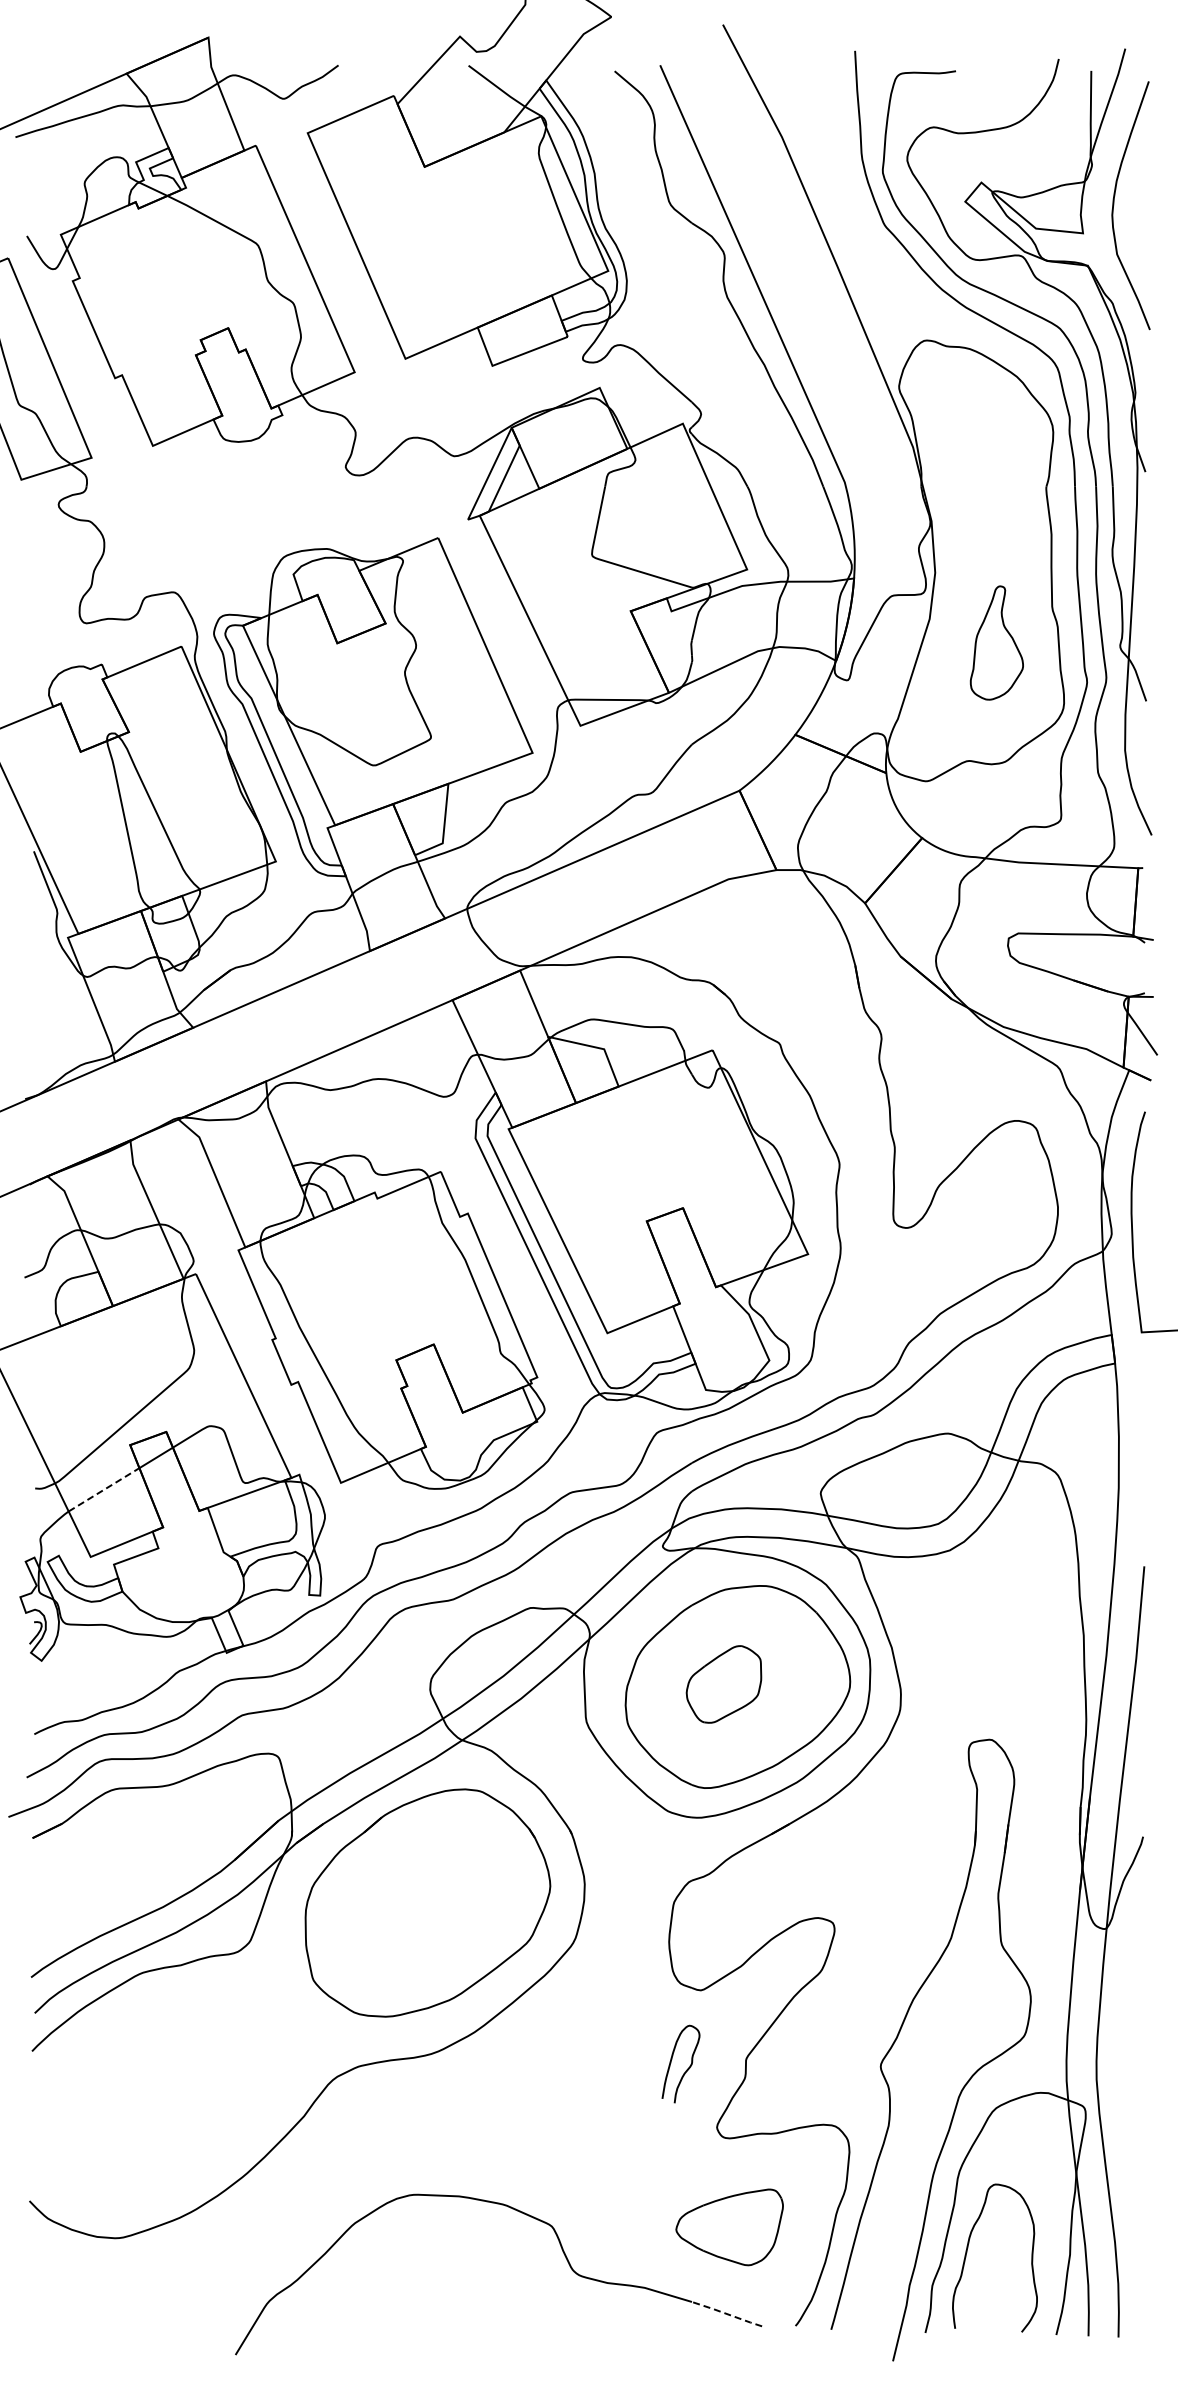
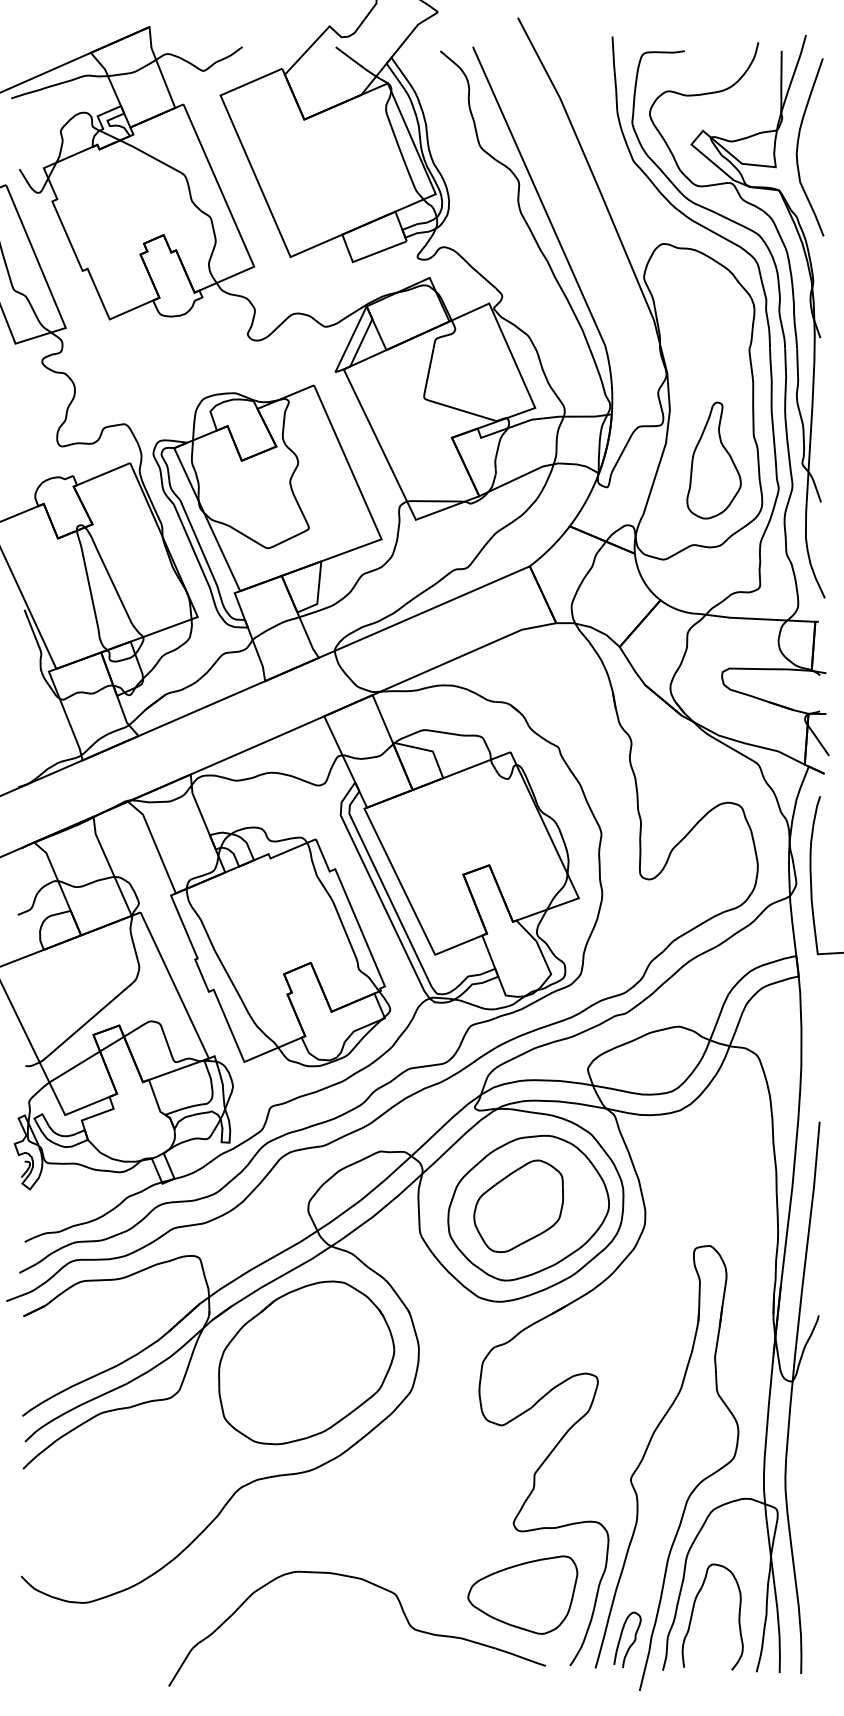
part: (996, 642) -> (713, 460), size x1.43
line: (104, 1489) -> (75, 1066), dashed -> solid
part: (723, 1684) -> (518, 1206), size x1.67
curve: (686, 2069) -> (631, 1643), moved
part: (729, 2227) -> (522, 1595), size x1.43
line: (727, 2314) -> (521, 1657), dashed -> solid

